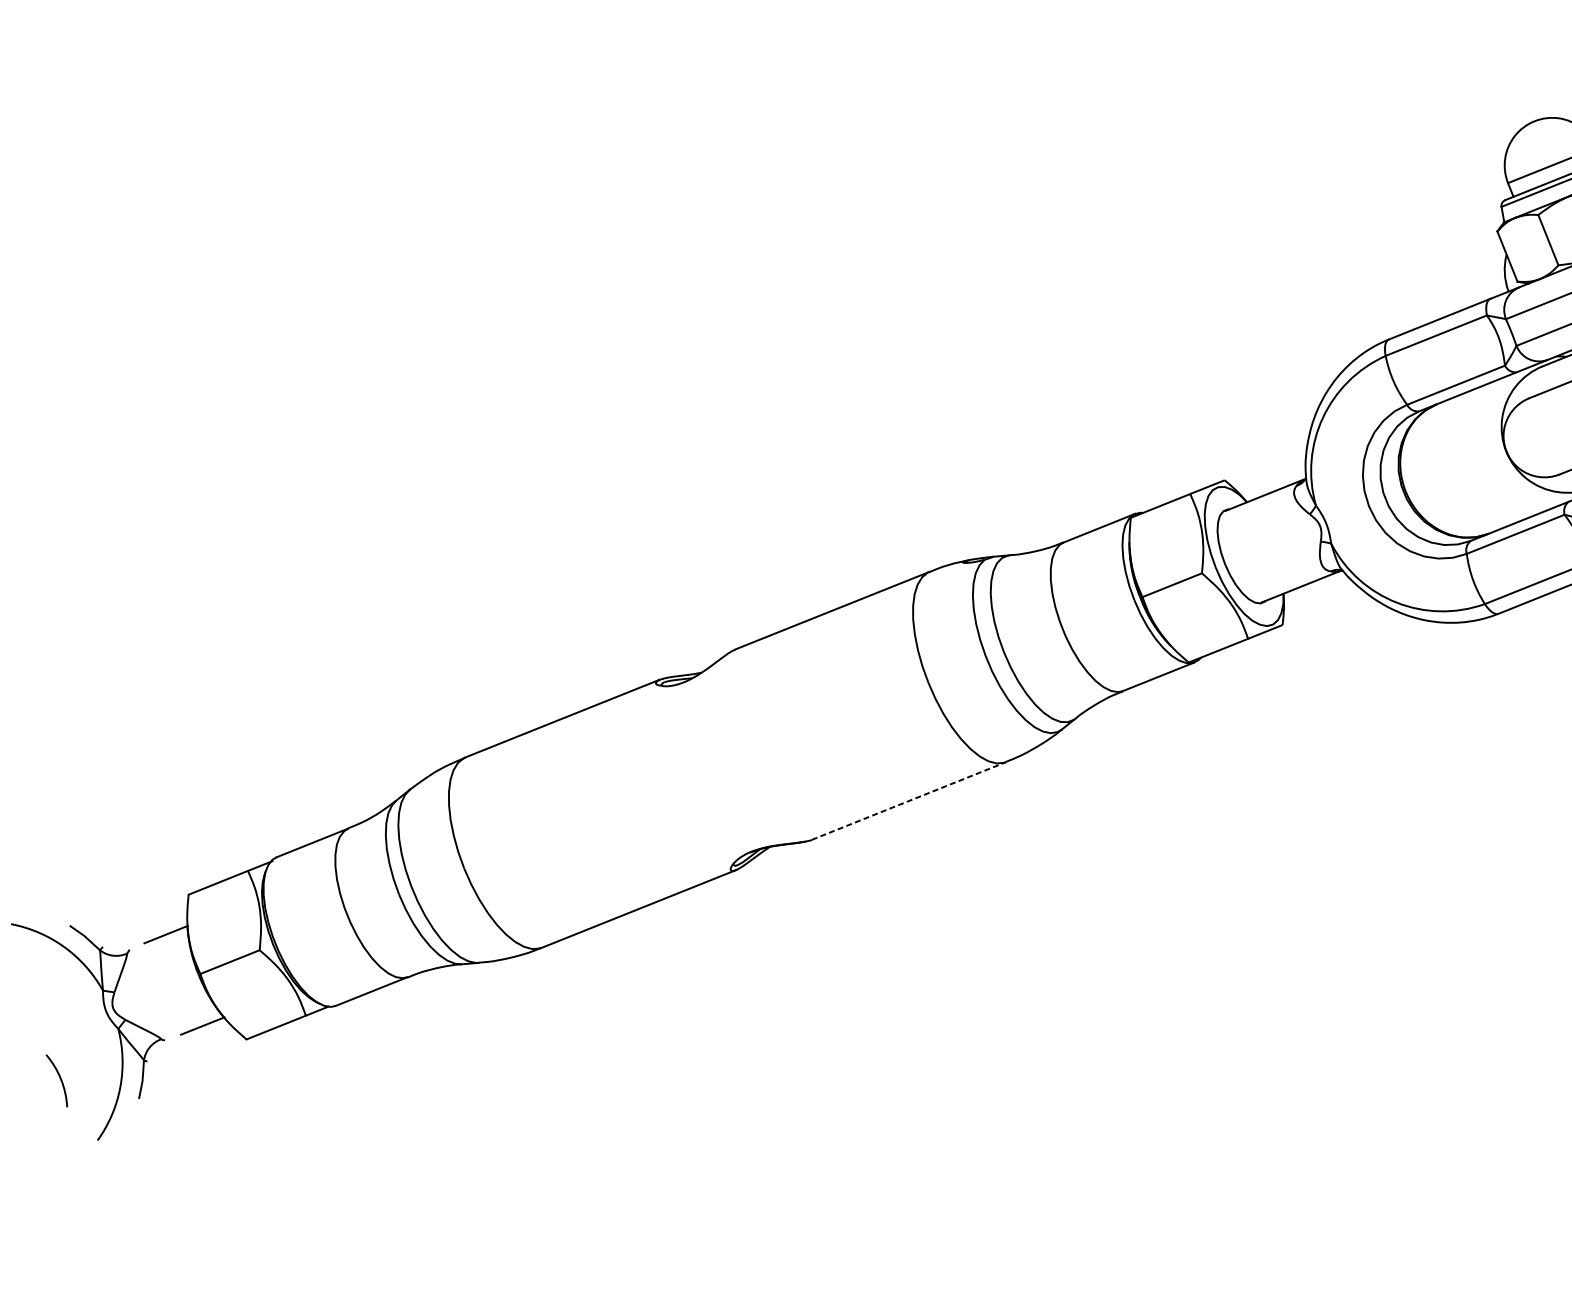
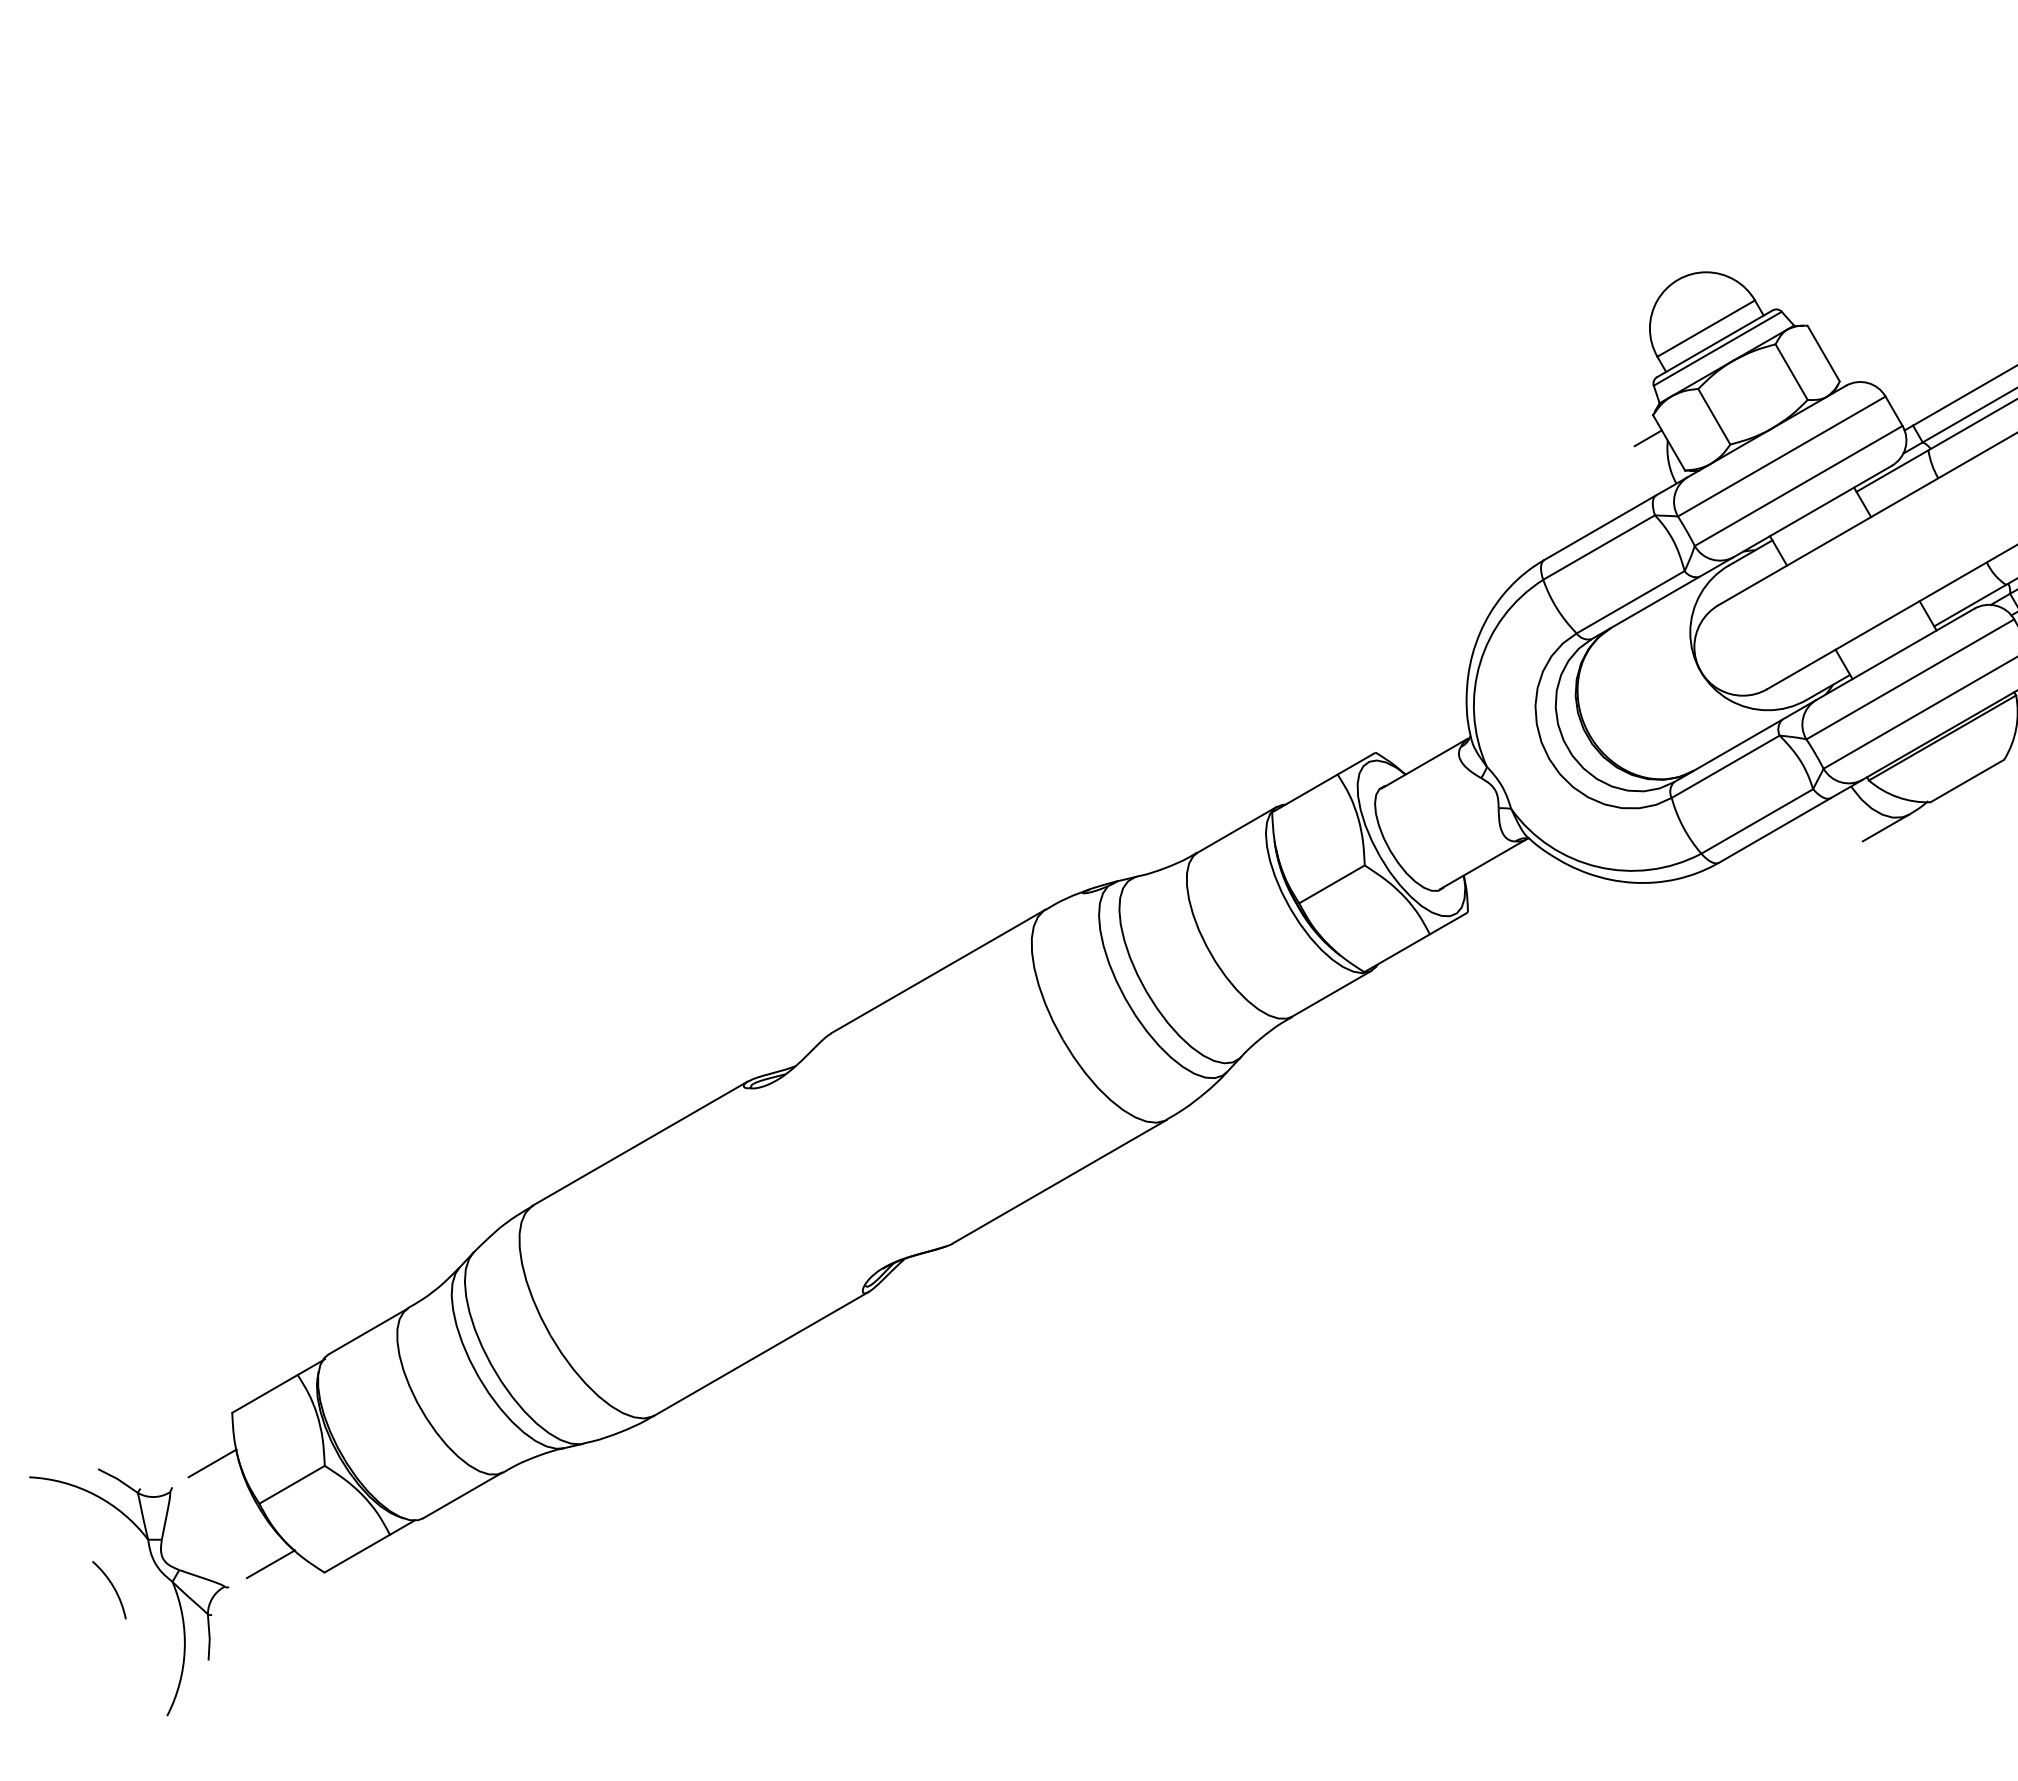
line: (1489, 250) -> (1647, 438), added
line: (908, 800) -> (1059, 1181), dashed -> solid
arc: (60, 1080) -> (113, 1589), moved

